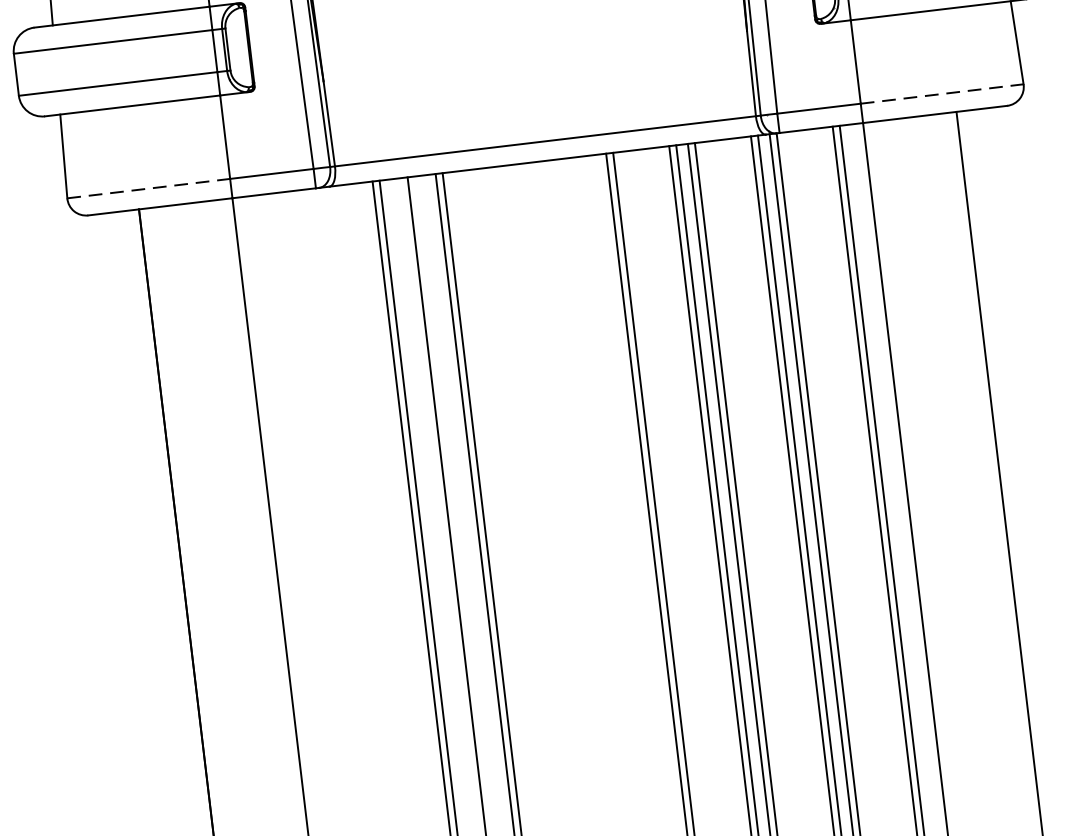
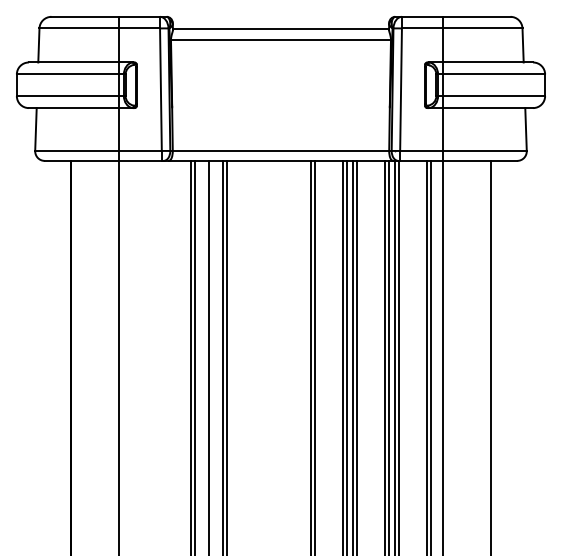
line: (941, 93) -> (484, 150), dashed -> solid
line: (149, 187) -> (77, 150), dashed -> solid

